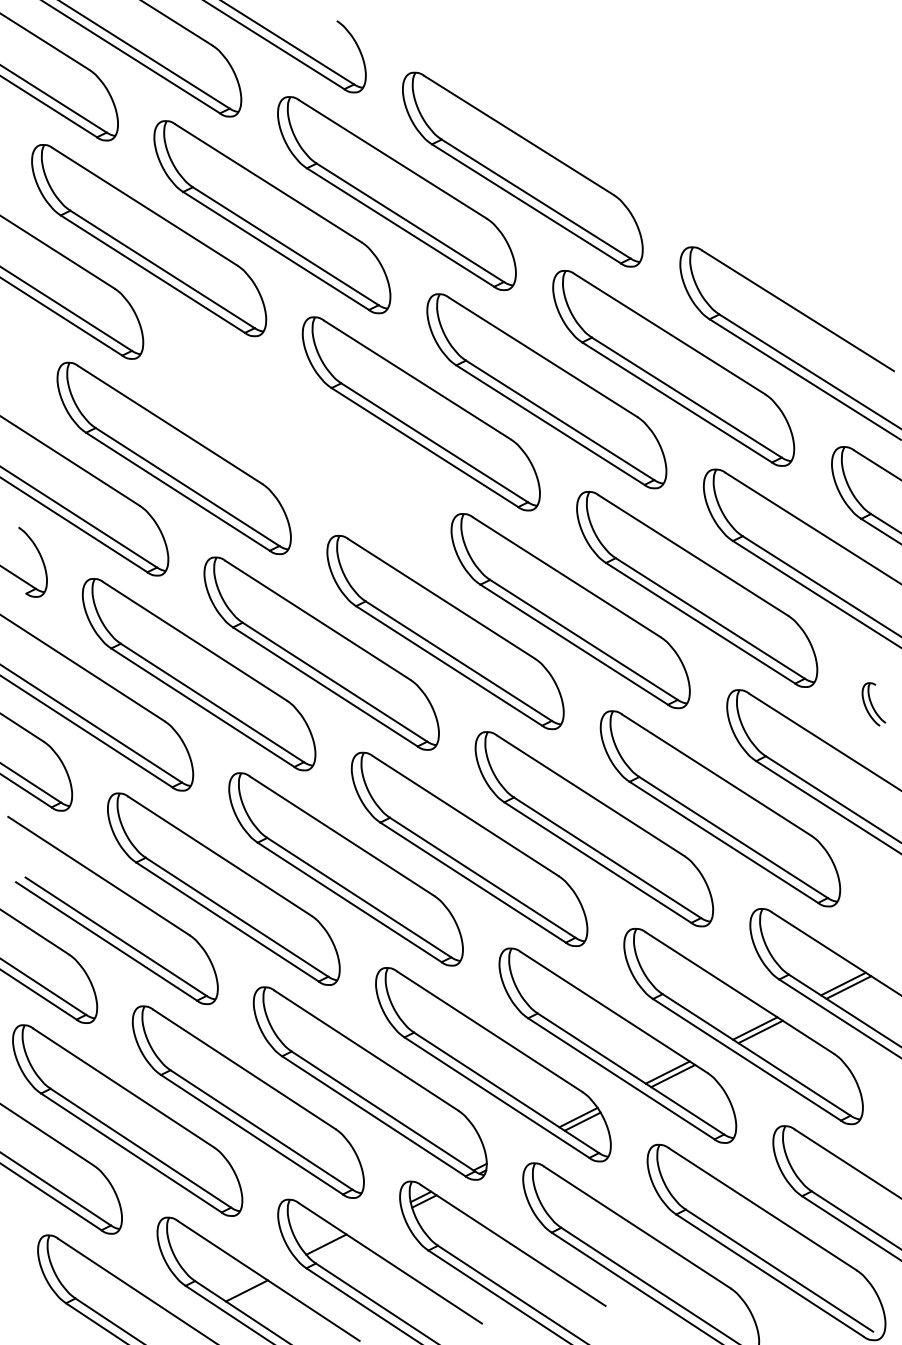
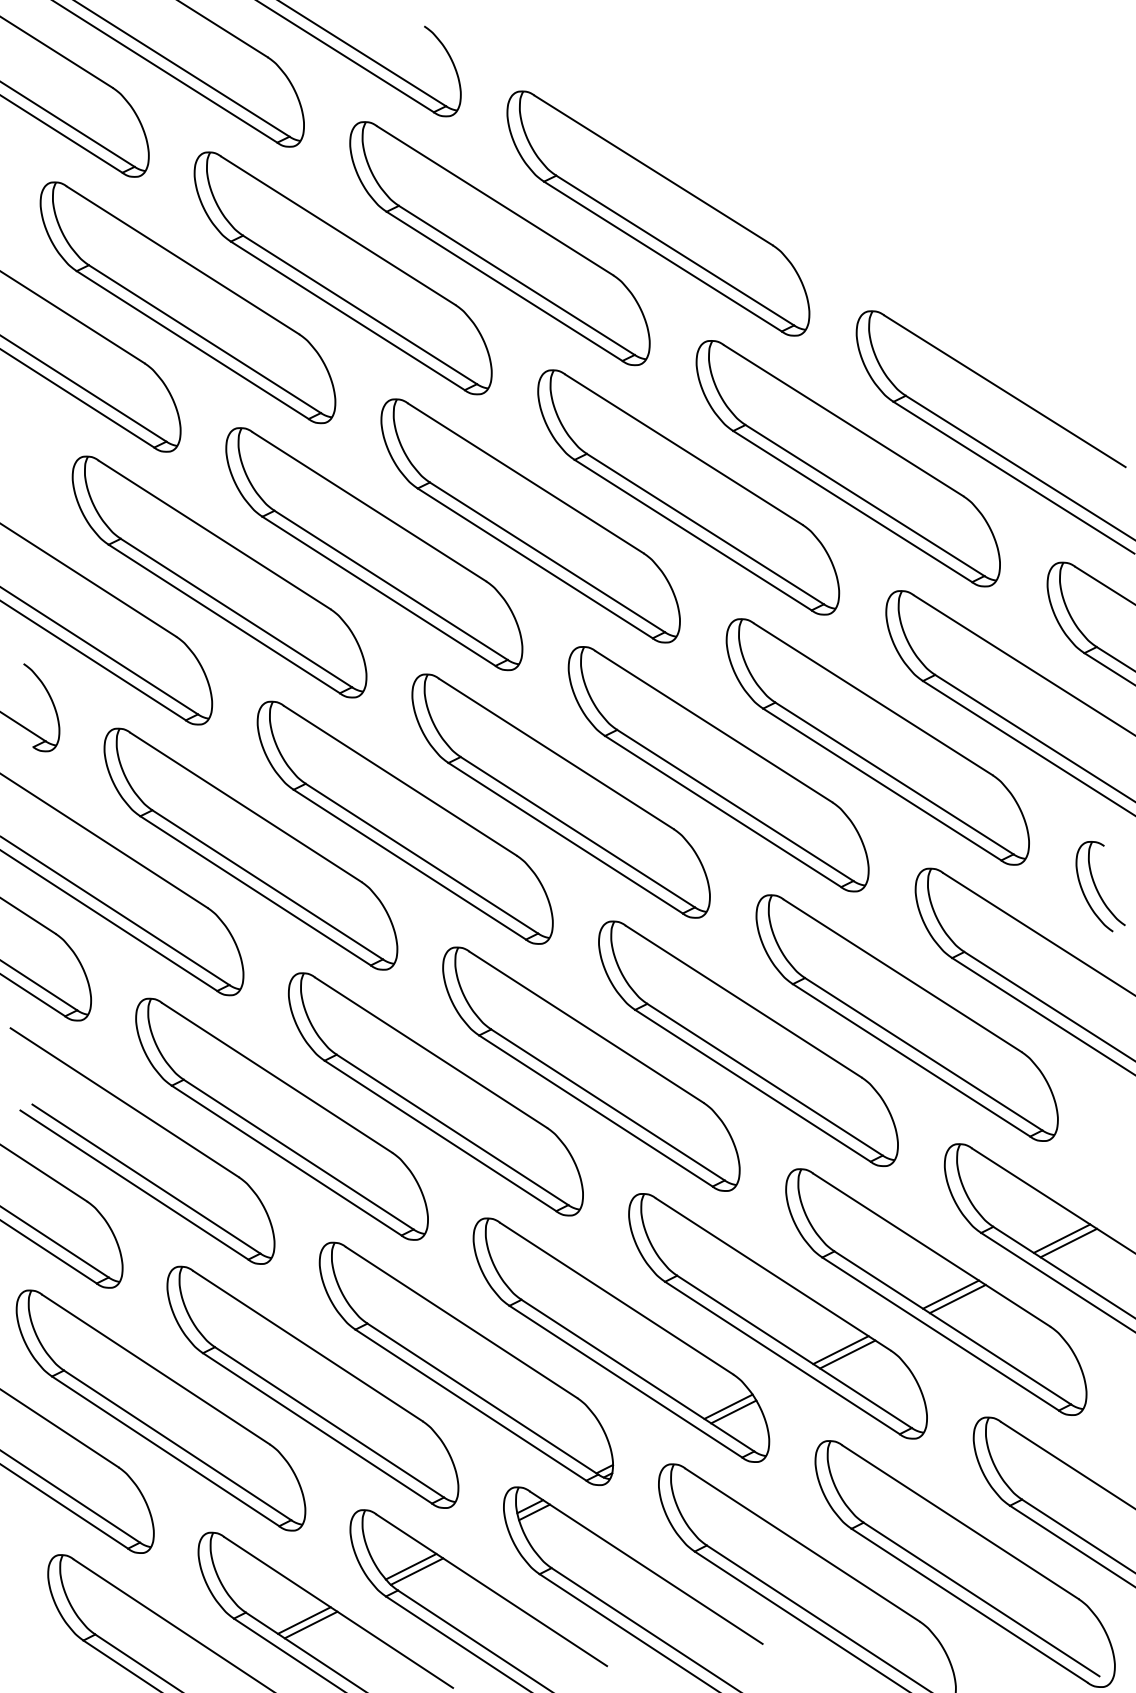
part: (297, 436) -> (374, 549), added
part: (874, 704) -> (1100, 886), size x1.67
line: (330, 1248) -> (416, 1571), added
line: (241, 1287) -> (304, 1620), added

